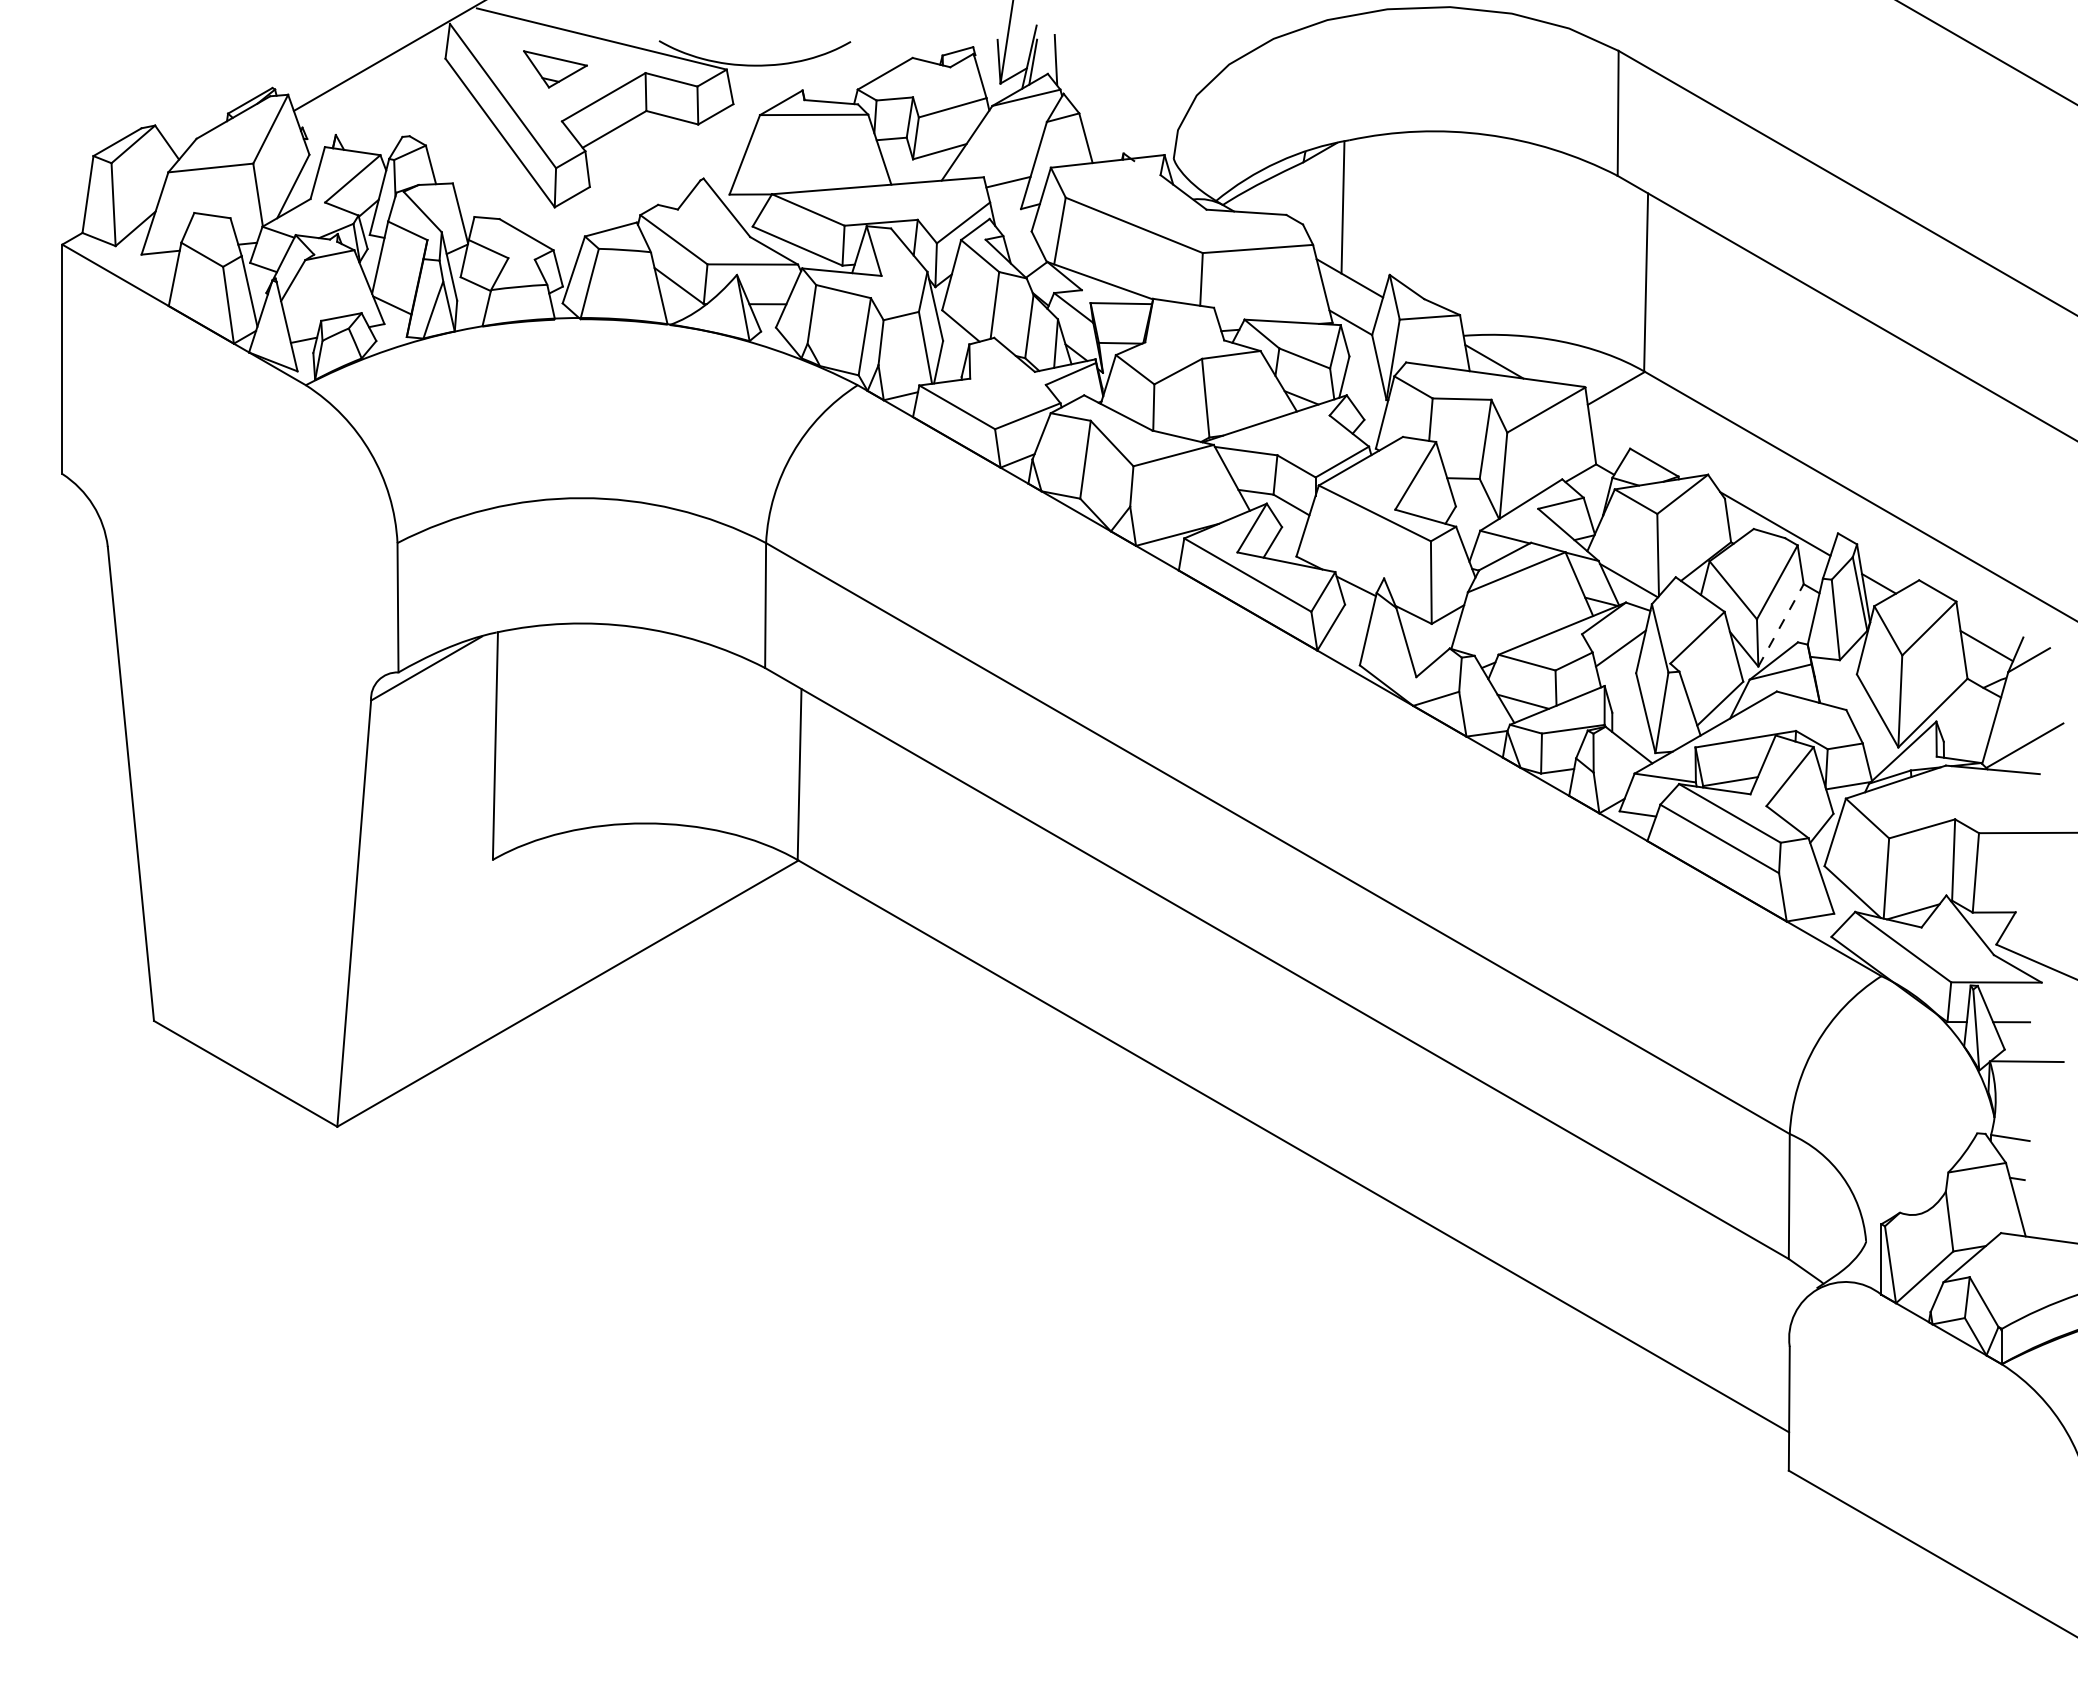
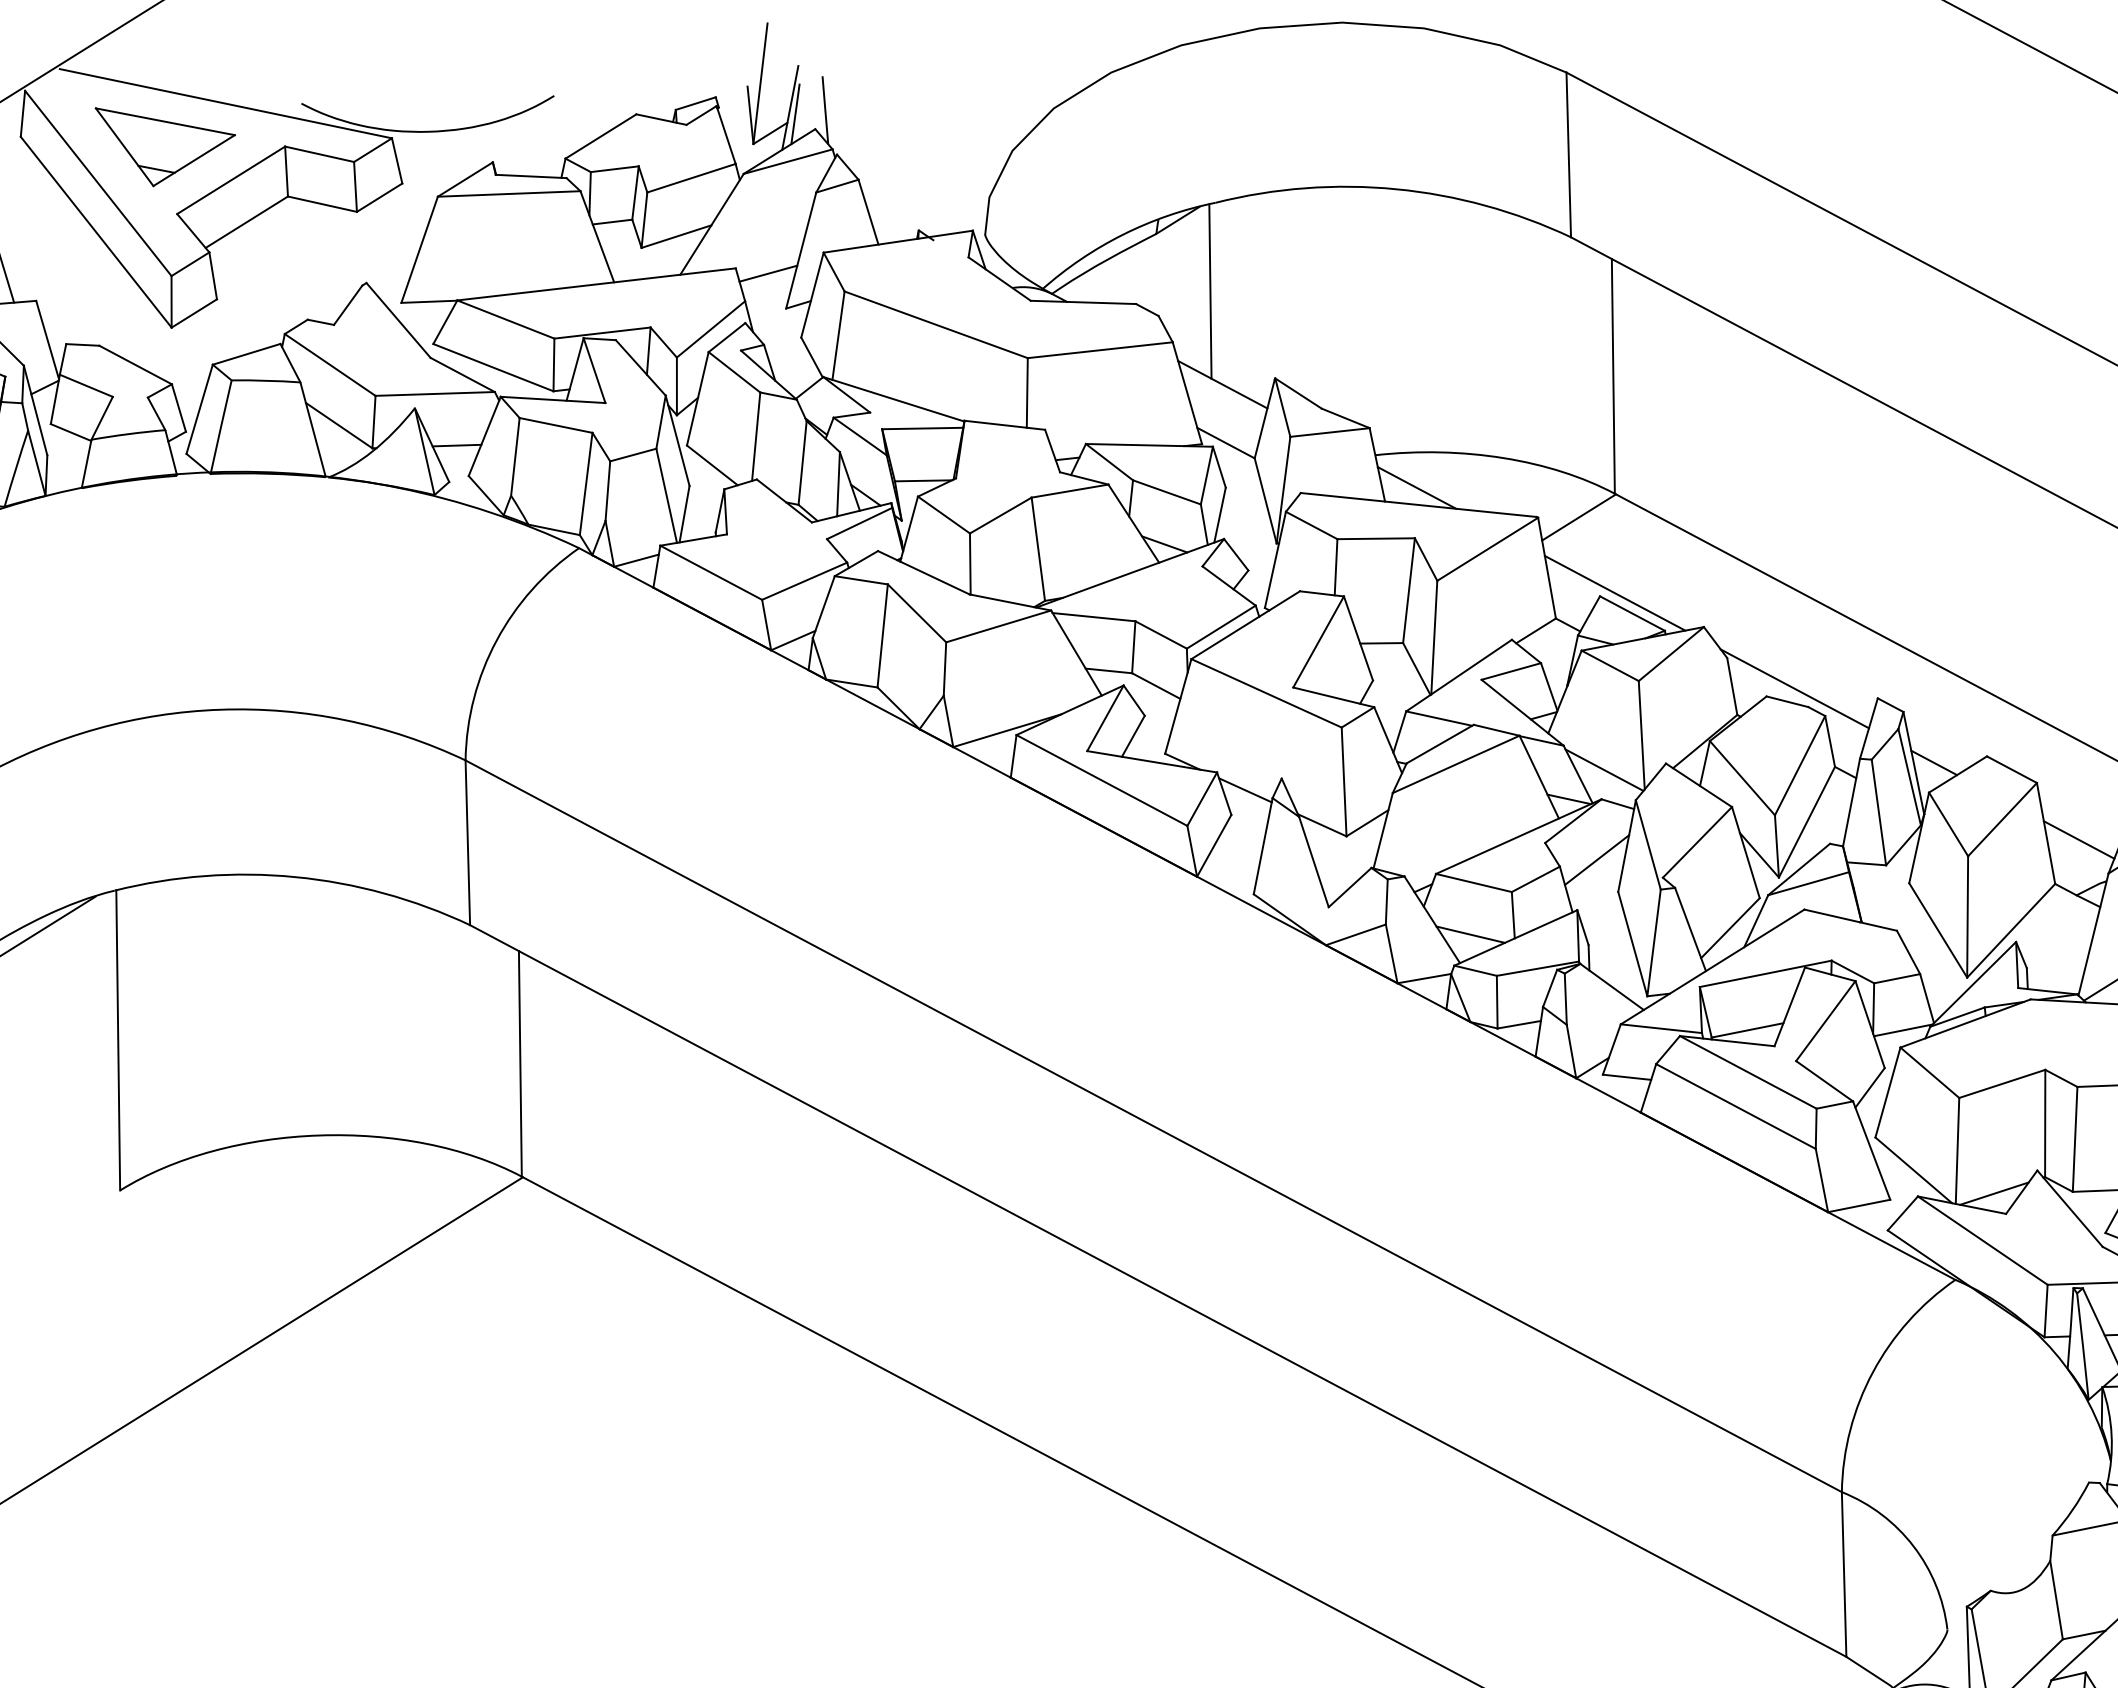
part: (555, 69) -> (166, 146), size x1.67
line: (1641, 446) -> (1614, 592), added
line: (1781, 624) -> (1807, 821), dashed -> solid

